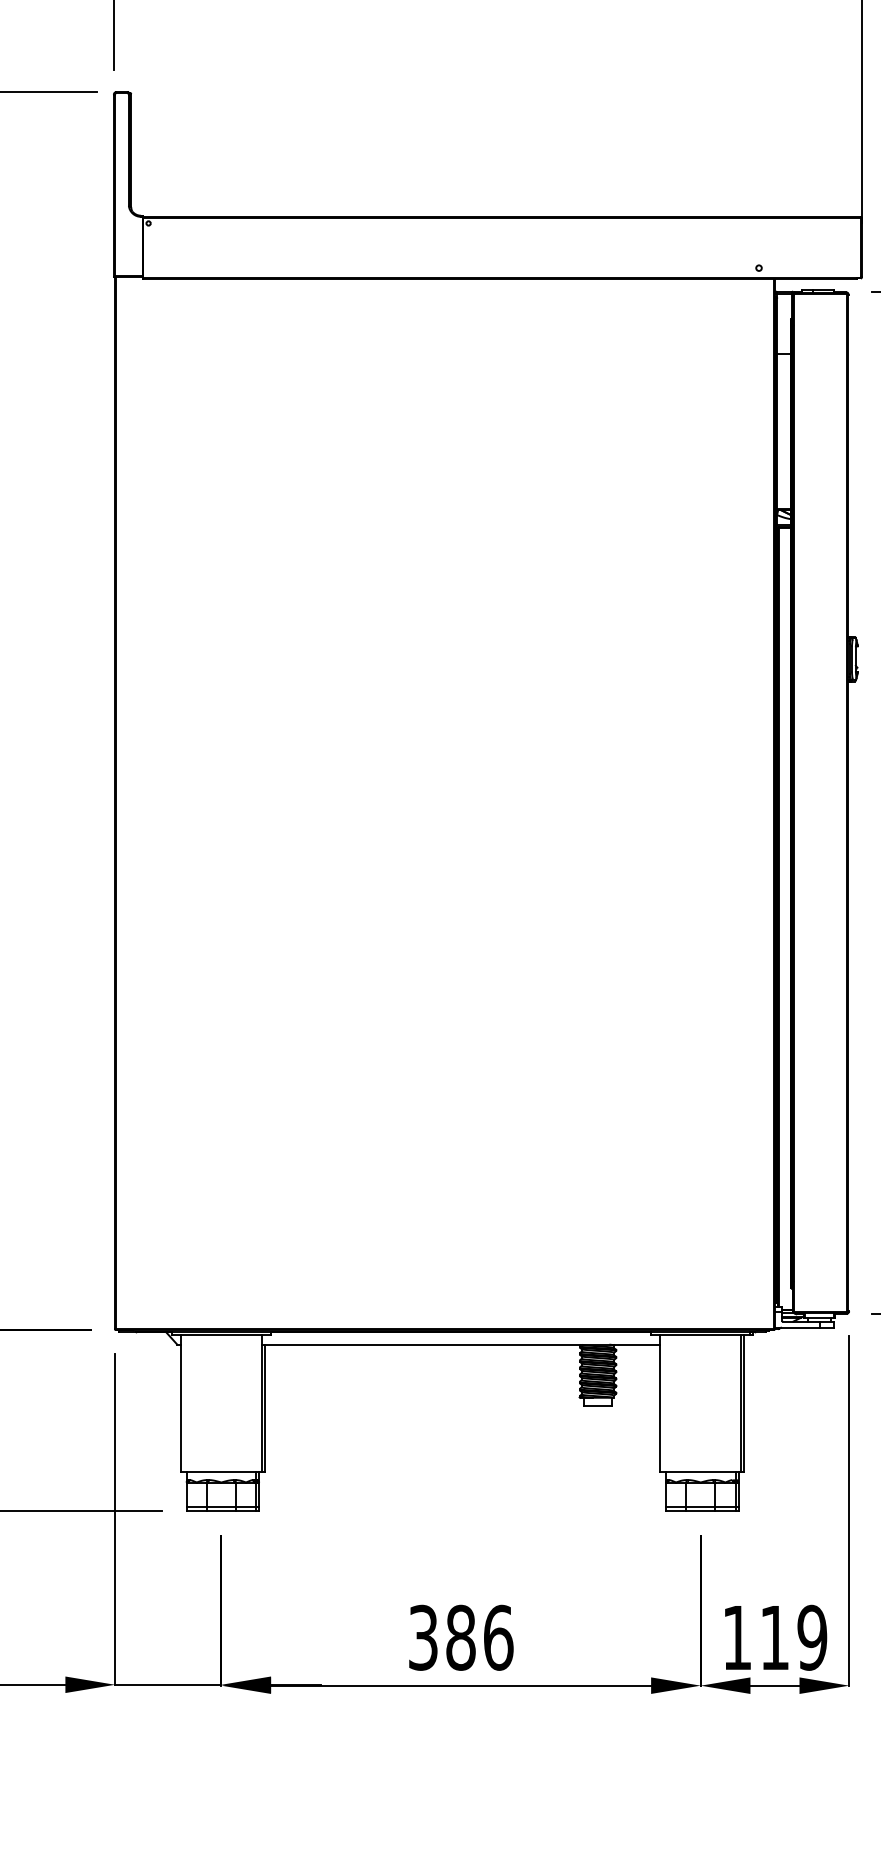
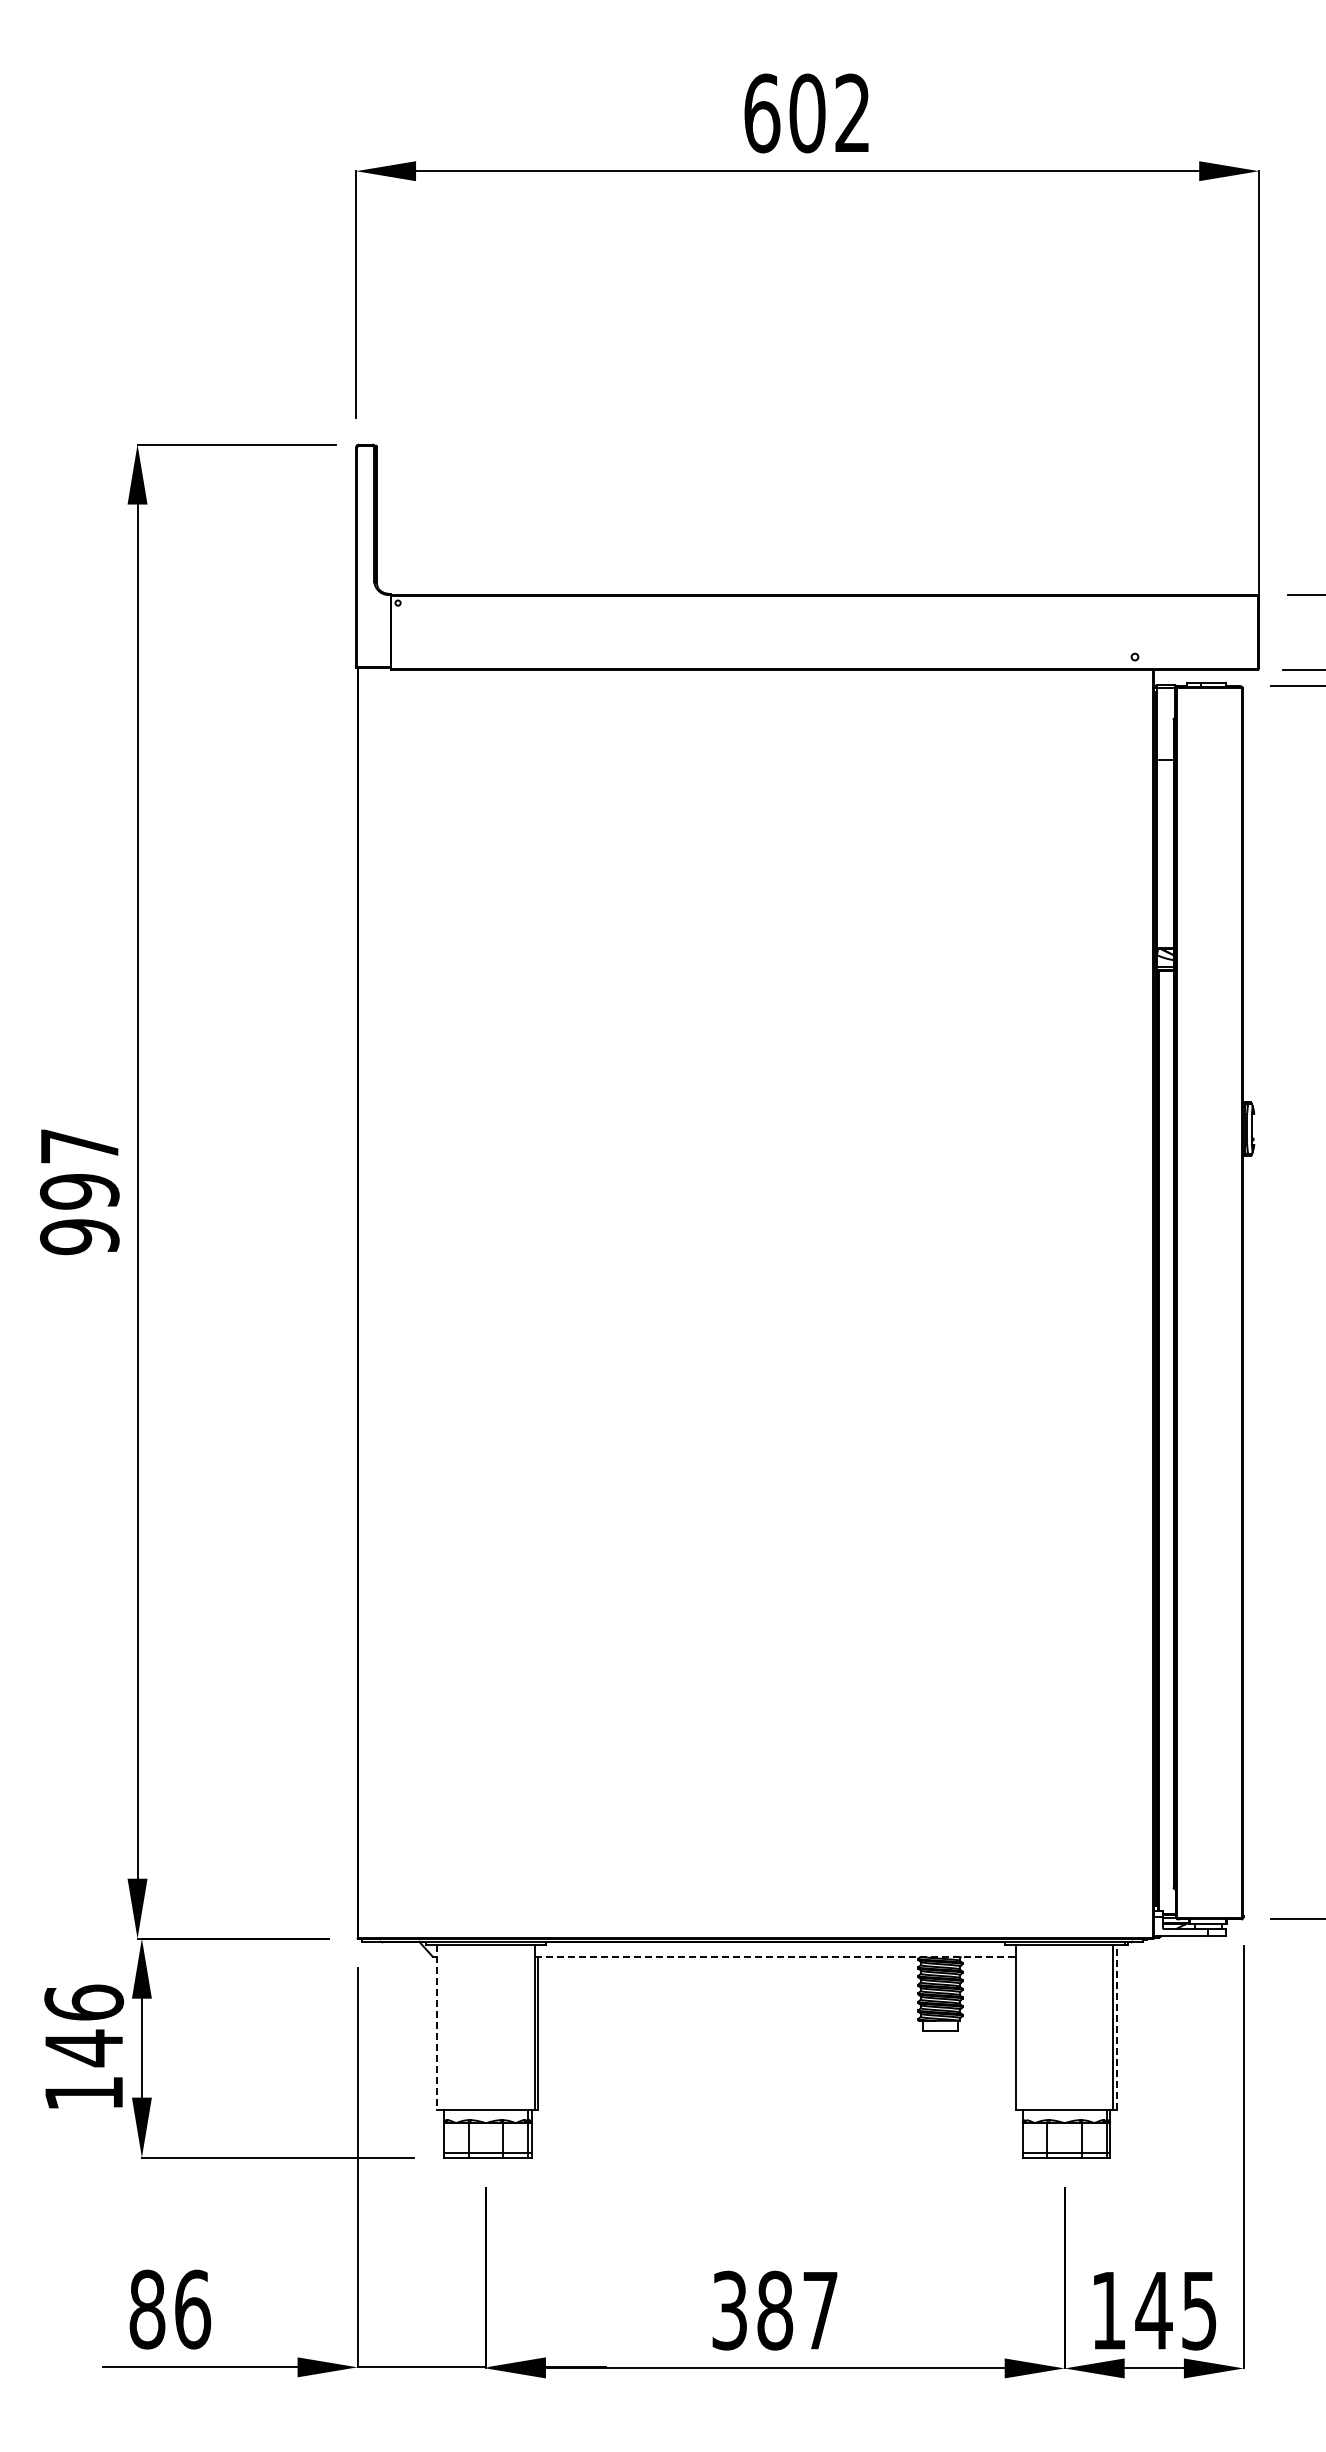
line: (461, 1344) -> (775, 1956), solid -> dashed
line: (744, 1403) -> (1117, 2027), solid -> dashed
line: (181, 1404) -> (437, 2028), solid -> dashed
text: (498, 1637) -> (820, 2310), 386 -> 387
text: (793, 1637) -> (1176, 2310), 119 -> 145

